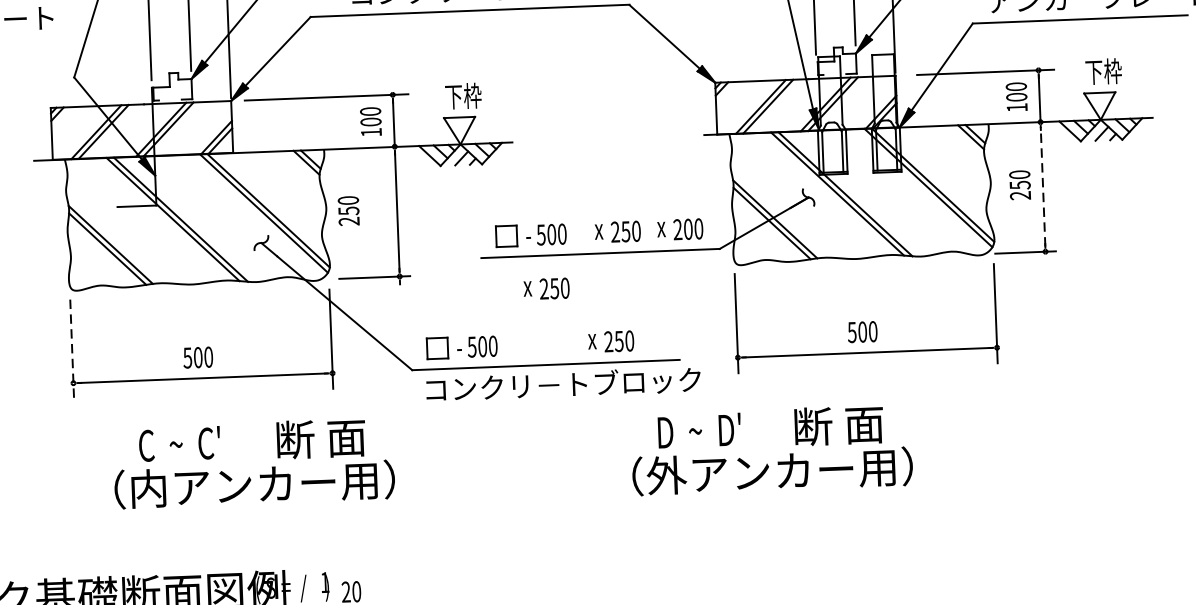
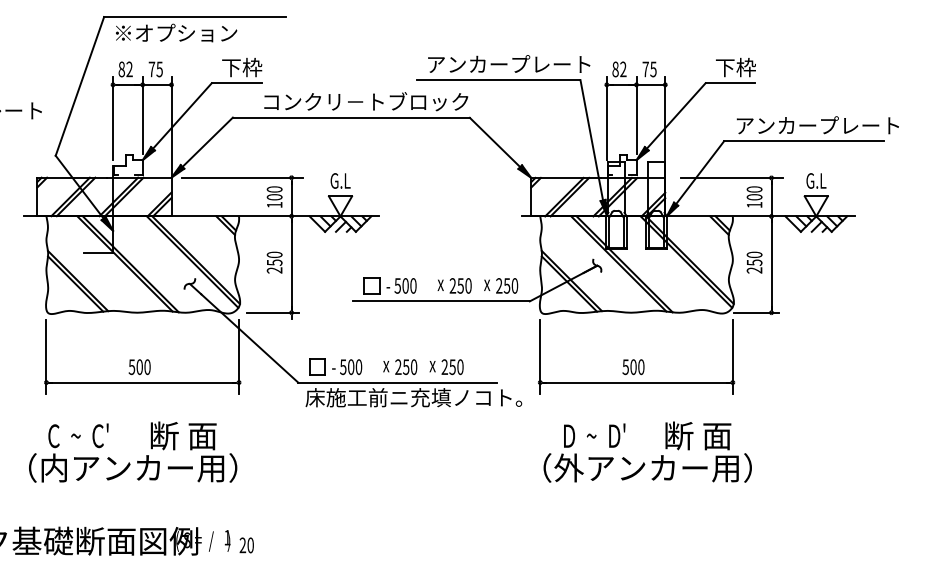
text: (1103, 71) -> (819, 180), 下枠 -> G.L
text: (462, 95) -> (343, 180), 下枠 -> G.L
line: (1042, 185) -> (771, 263), dashed -> solid
text: (348, 210) -> (274, 262), moved
text: (687, 228) -> (506, 285), 200 -> 250
text: (546, 288) -> (400, 366), moved
line: (72, 349) -> (46, 357), dashed -> solid
text: (568, 384) -> (413, 397), コンクリ－トブロック -> 床施工前ニ充填ノコト。
text: (771, 449) -> (647, 451), moved
text: (254, 462) -> (133, 451), moved

